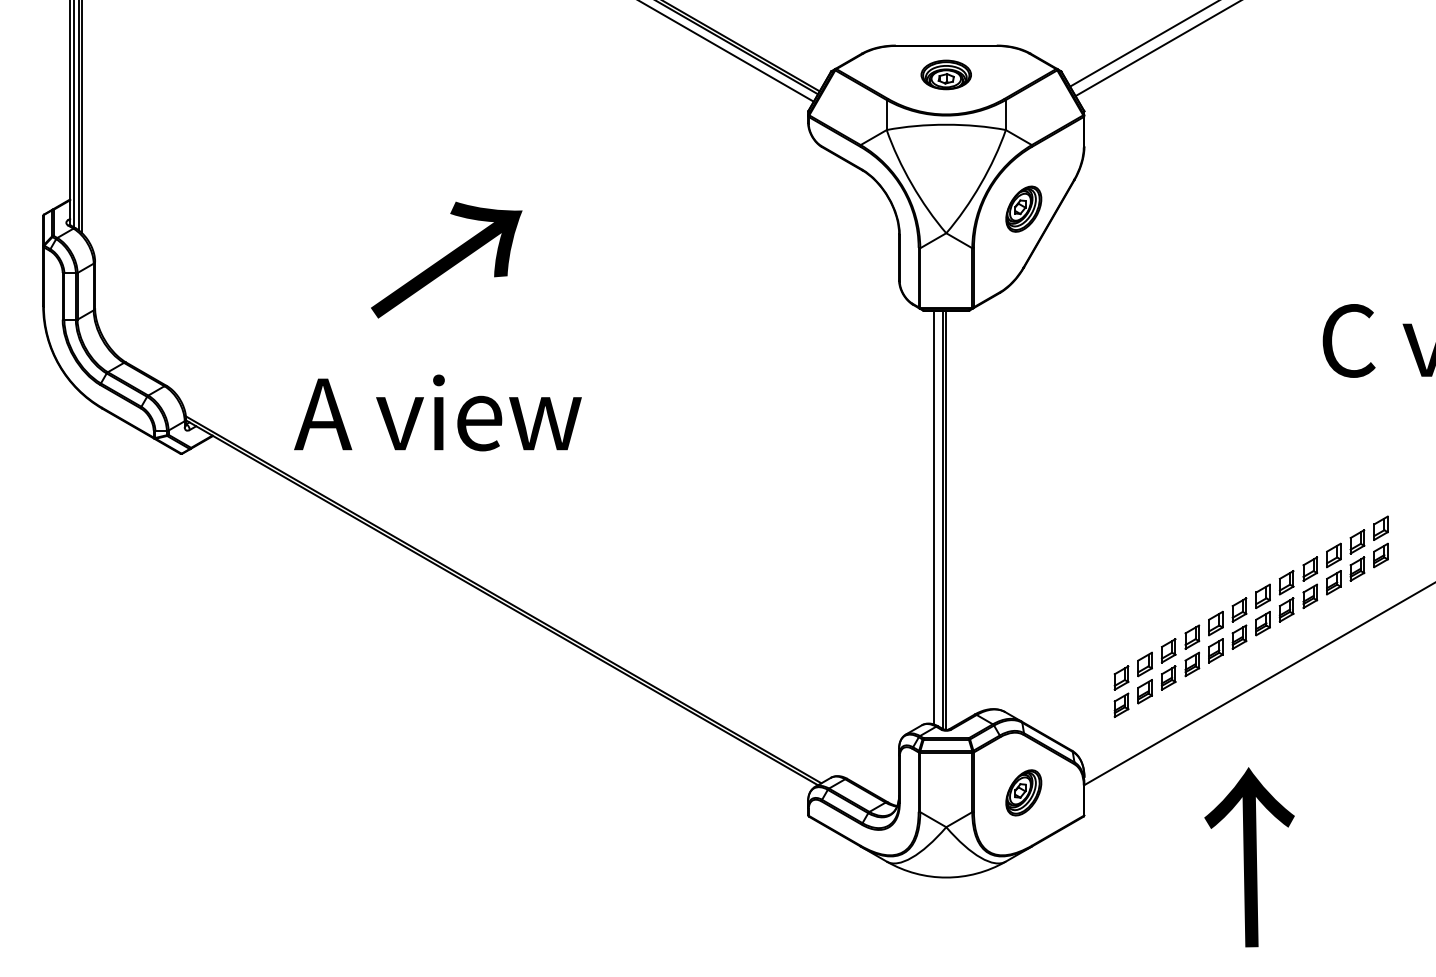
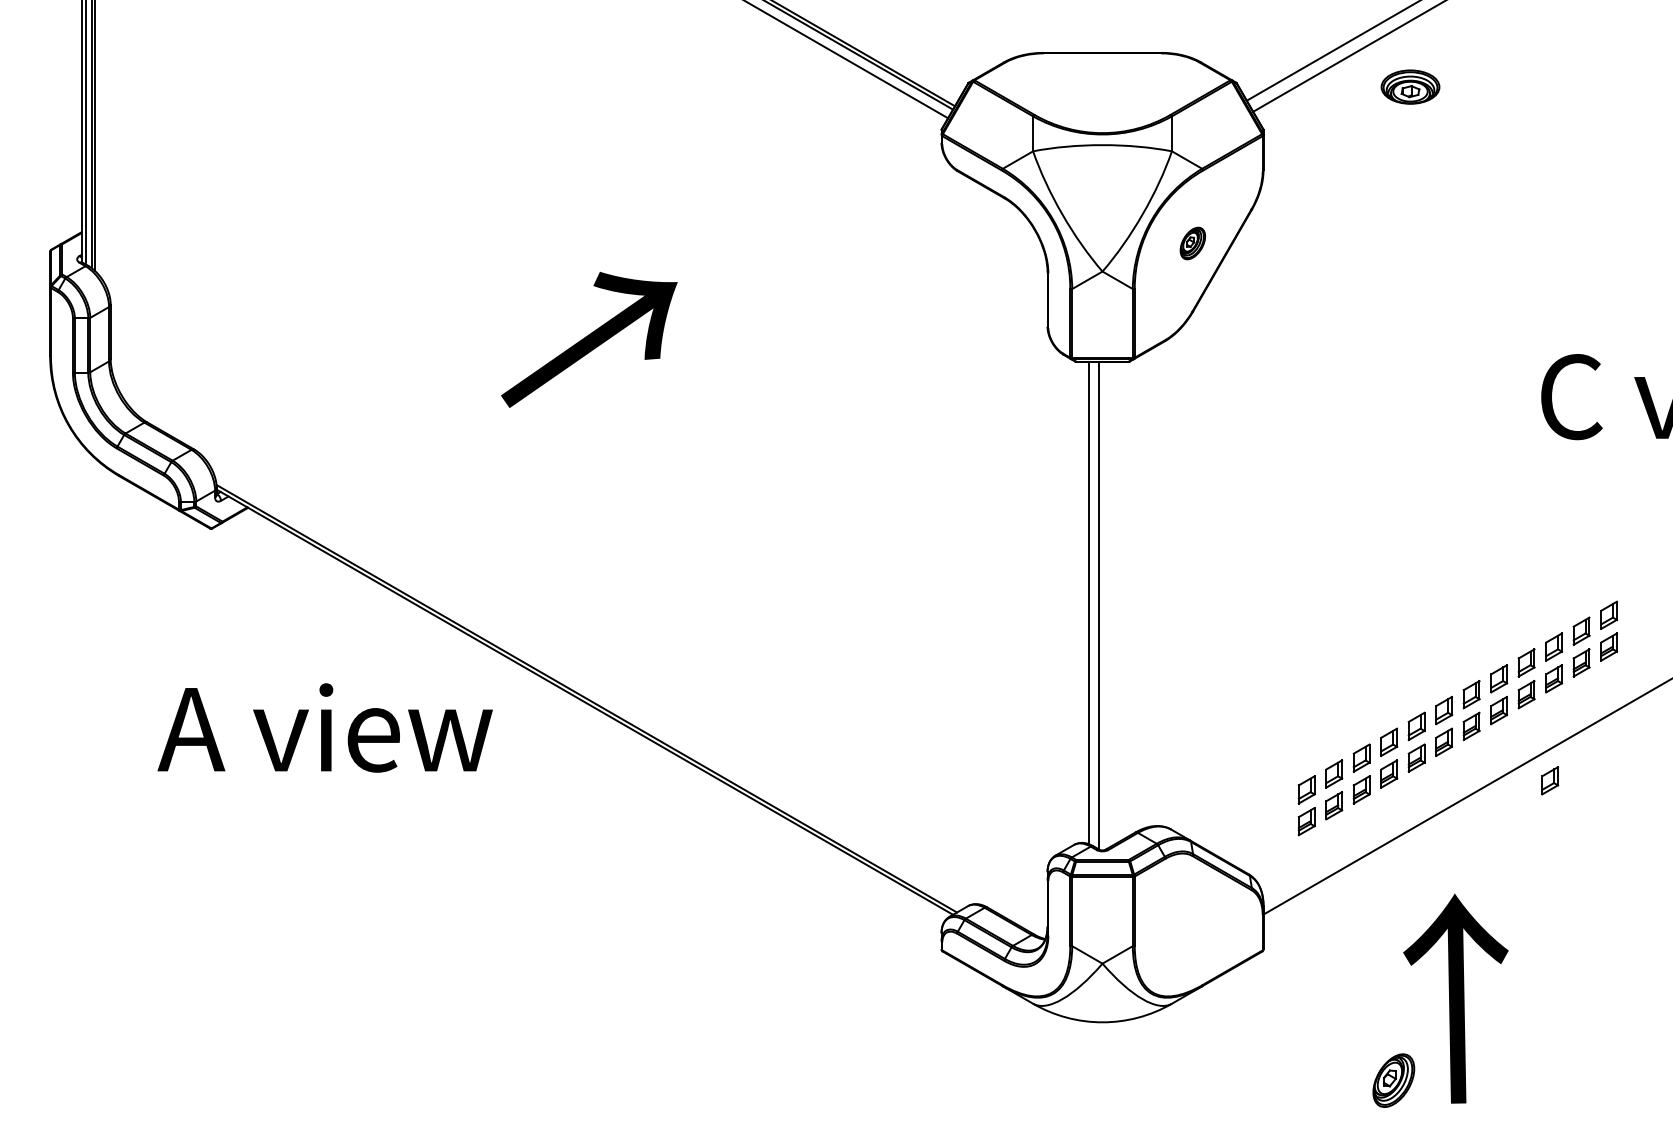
part: (946, 74) -> (1410, 86), moved
part: (1023, 209) -> (1192, 243), size x0.6
text: (446, 259) -> (589, 339), moved
text: (437, 412) -> (324, 727), moved
line: (946, 519) -> (1102, 605), removed
part: (1330, 670) -> (1550, 780), added
part: (1023, 792) -> (1393, 1080), moved

